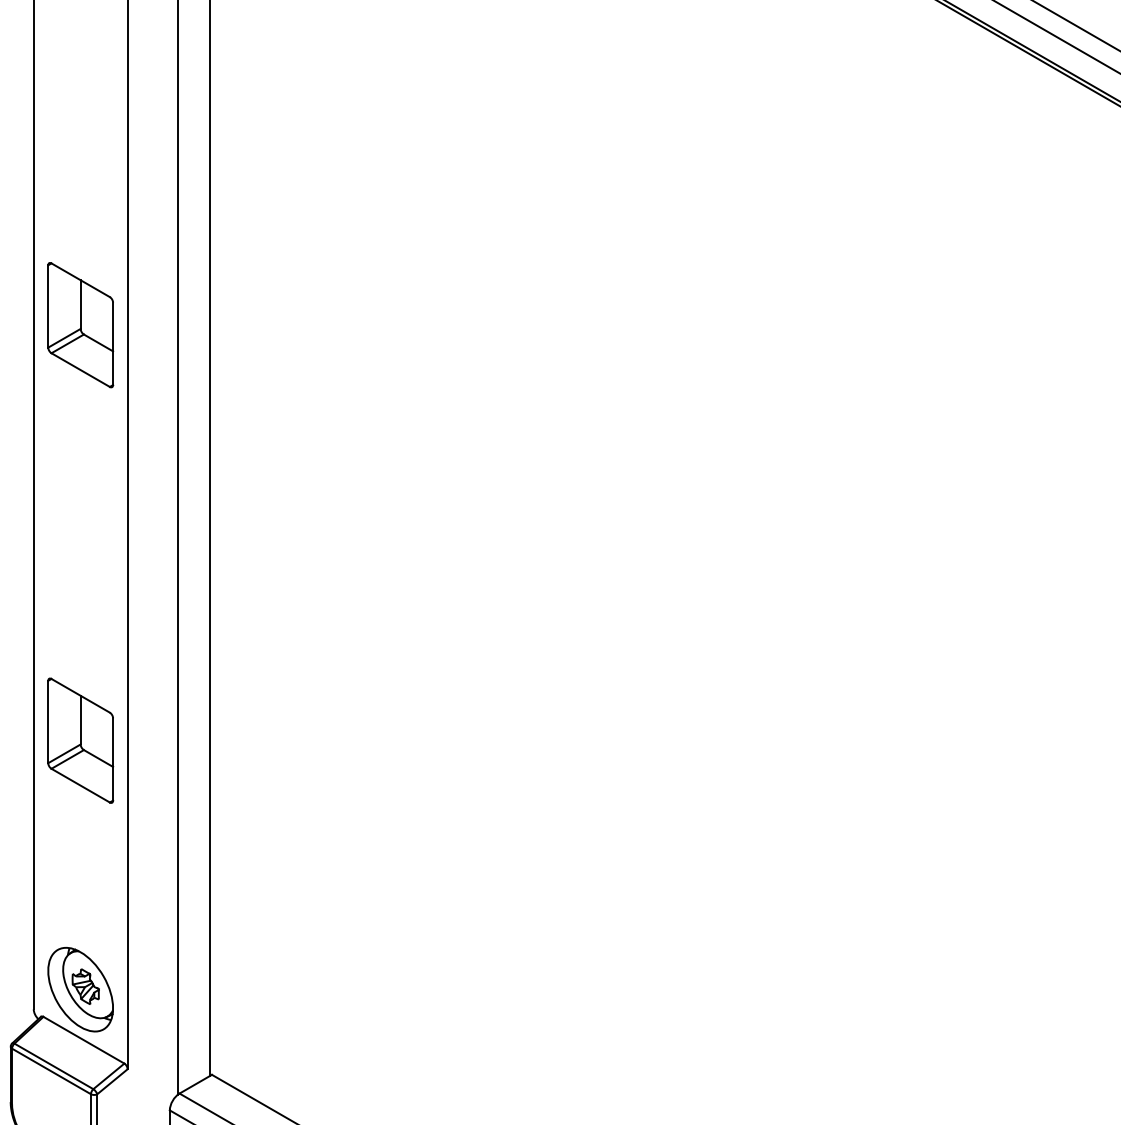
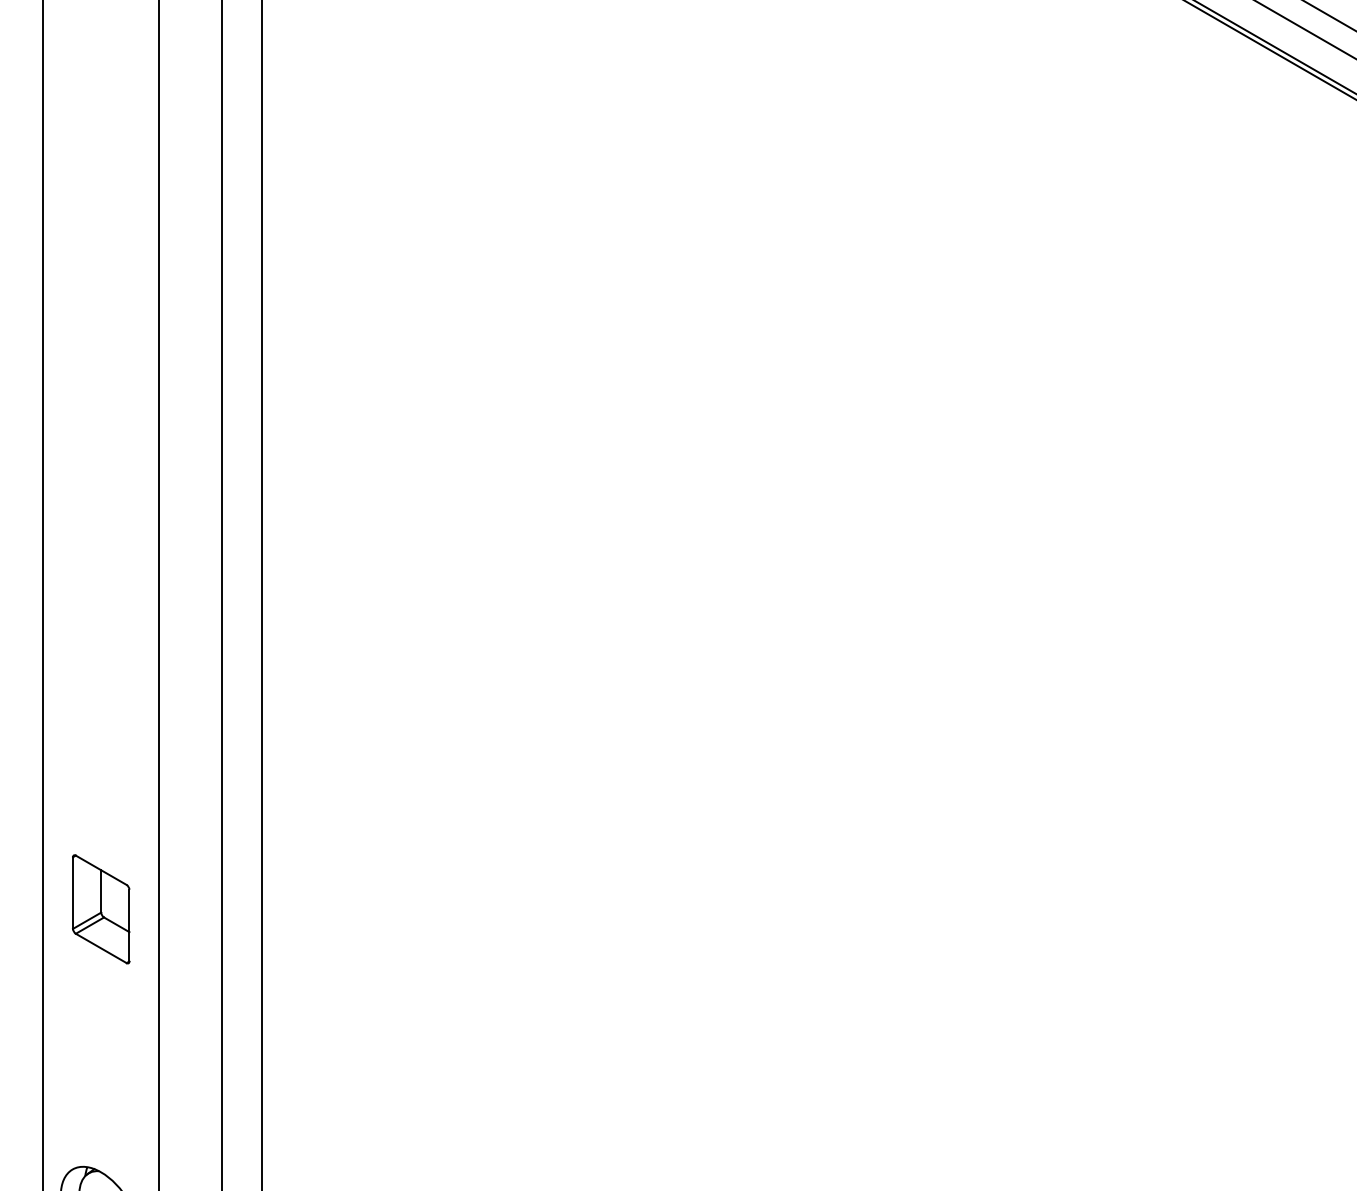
part: (80, 325) -> (100, 393), removed
part: (80, 740) -> (100, 909), size x0.7

